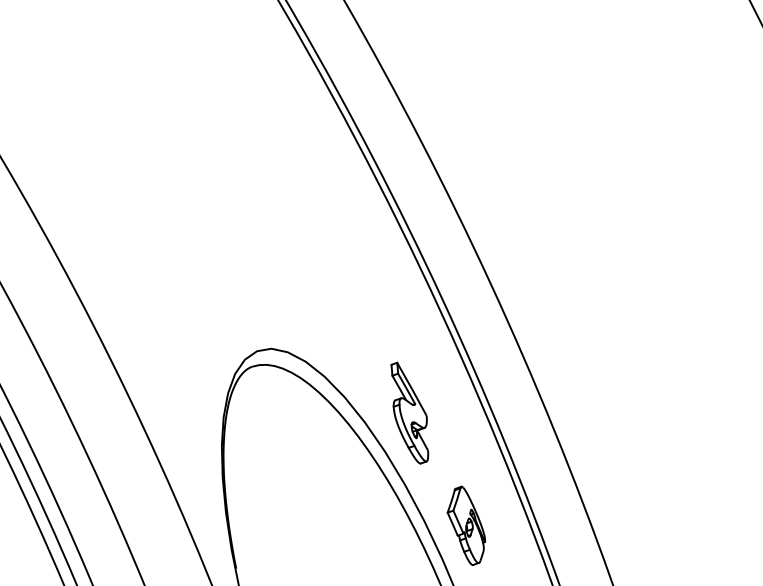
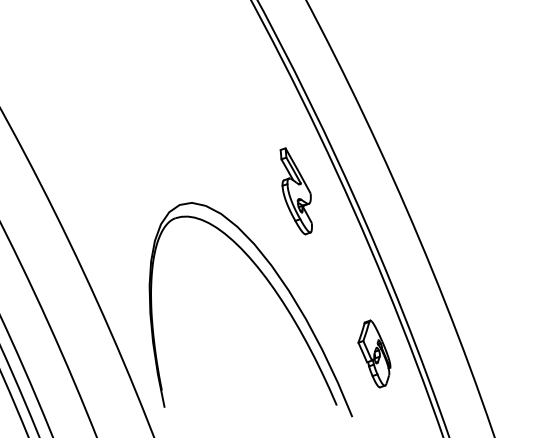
part: (409, 412) -> (296, 190), moved
part: (465, 525) -> (373, 353), moved

